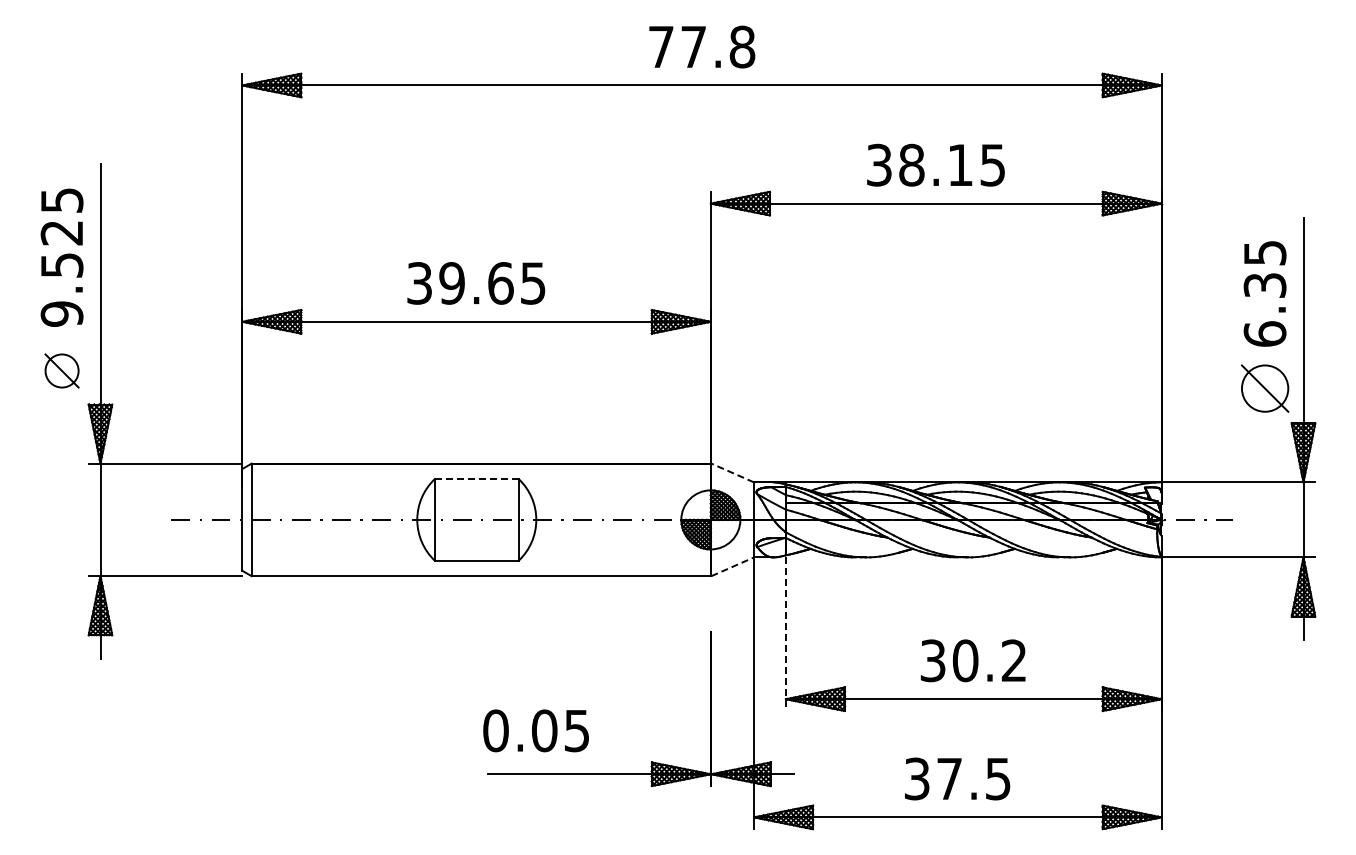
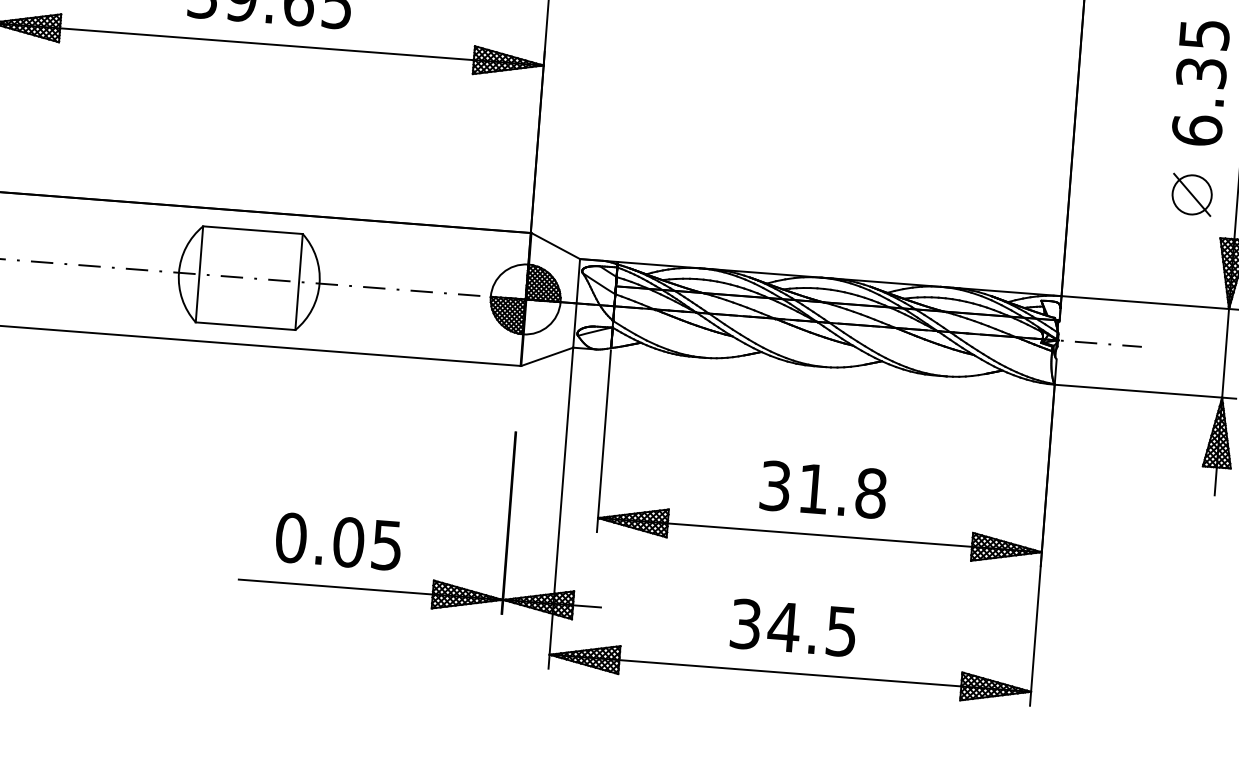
part: (1264, 388) -> (1191, 194), size x0.71
line: (732, 472) -> (555, 245), dashed -> solid
line: (477, 479) -> (253, 230), dashed -> solid
line: (733, 566) -> (548, 356), dashed -> solid
line: (785, 634) -> (603, 441), dashed -> solid
text: (989, 660) -> (842, 490), 30.2 -> 31.8
text: (535, 730) -> (337, 541), moved
text: (949, 778) -> (784, 626), 37.5 -> 34.5

